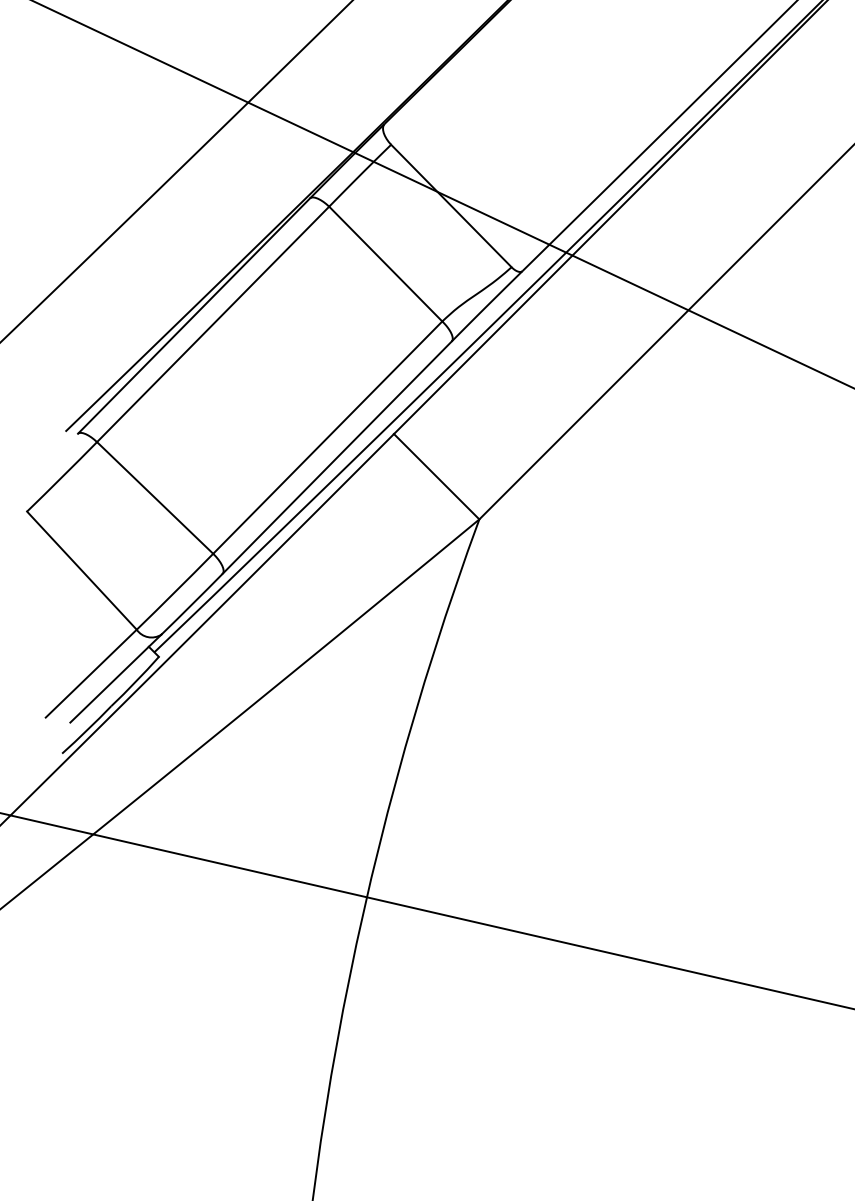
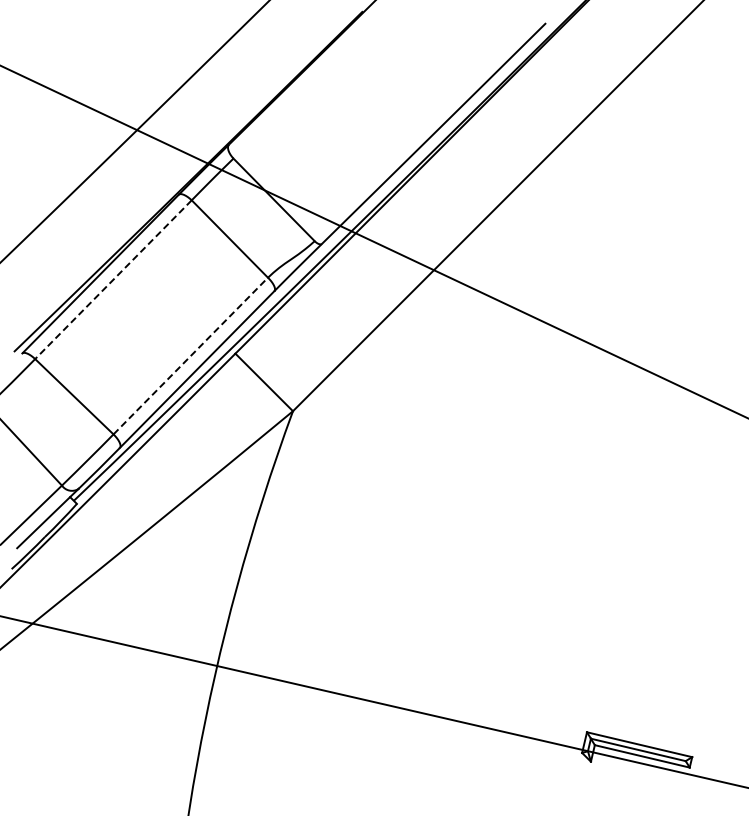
line: (213, 325) -> (113, 280), solid -> dashed
line: (328, 436) -> (191, 355), solid -> dashed

